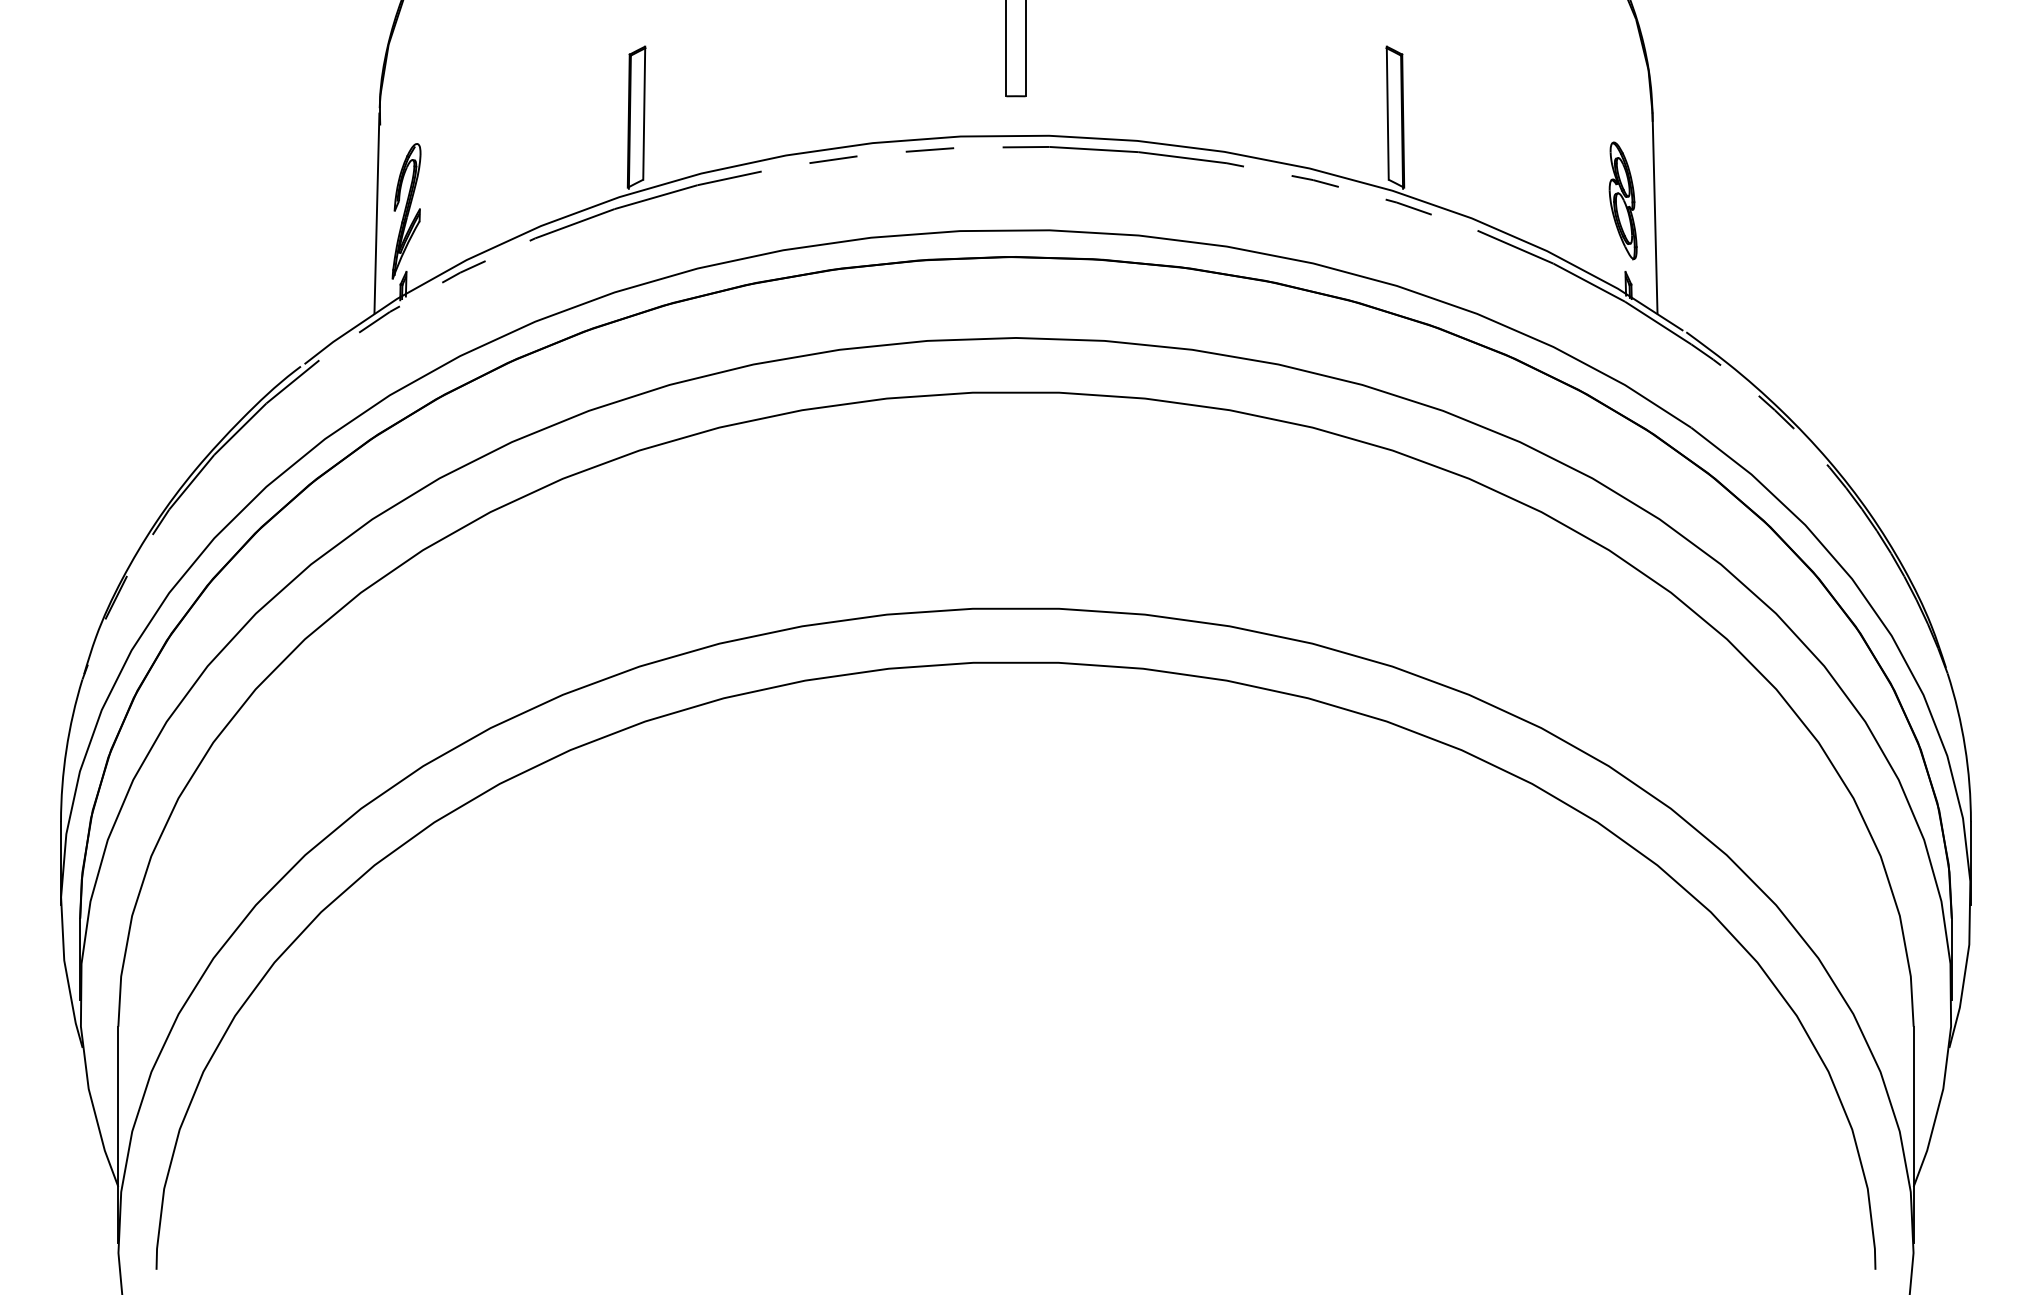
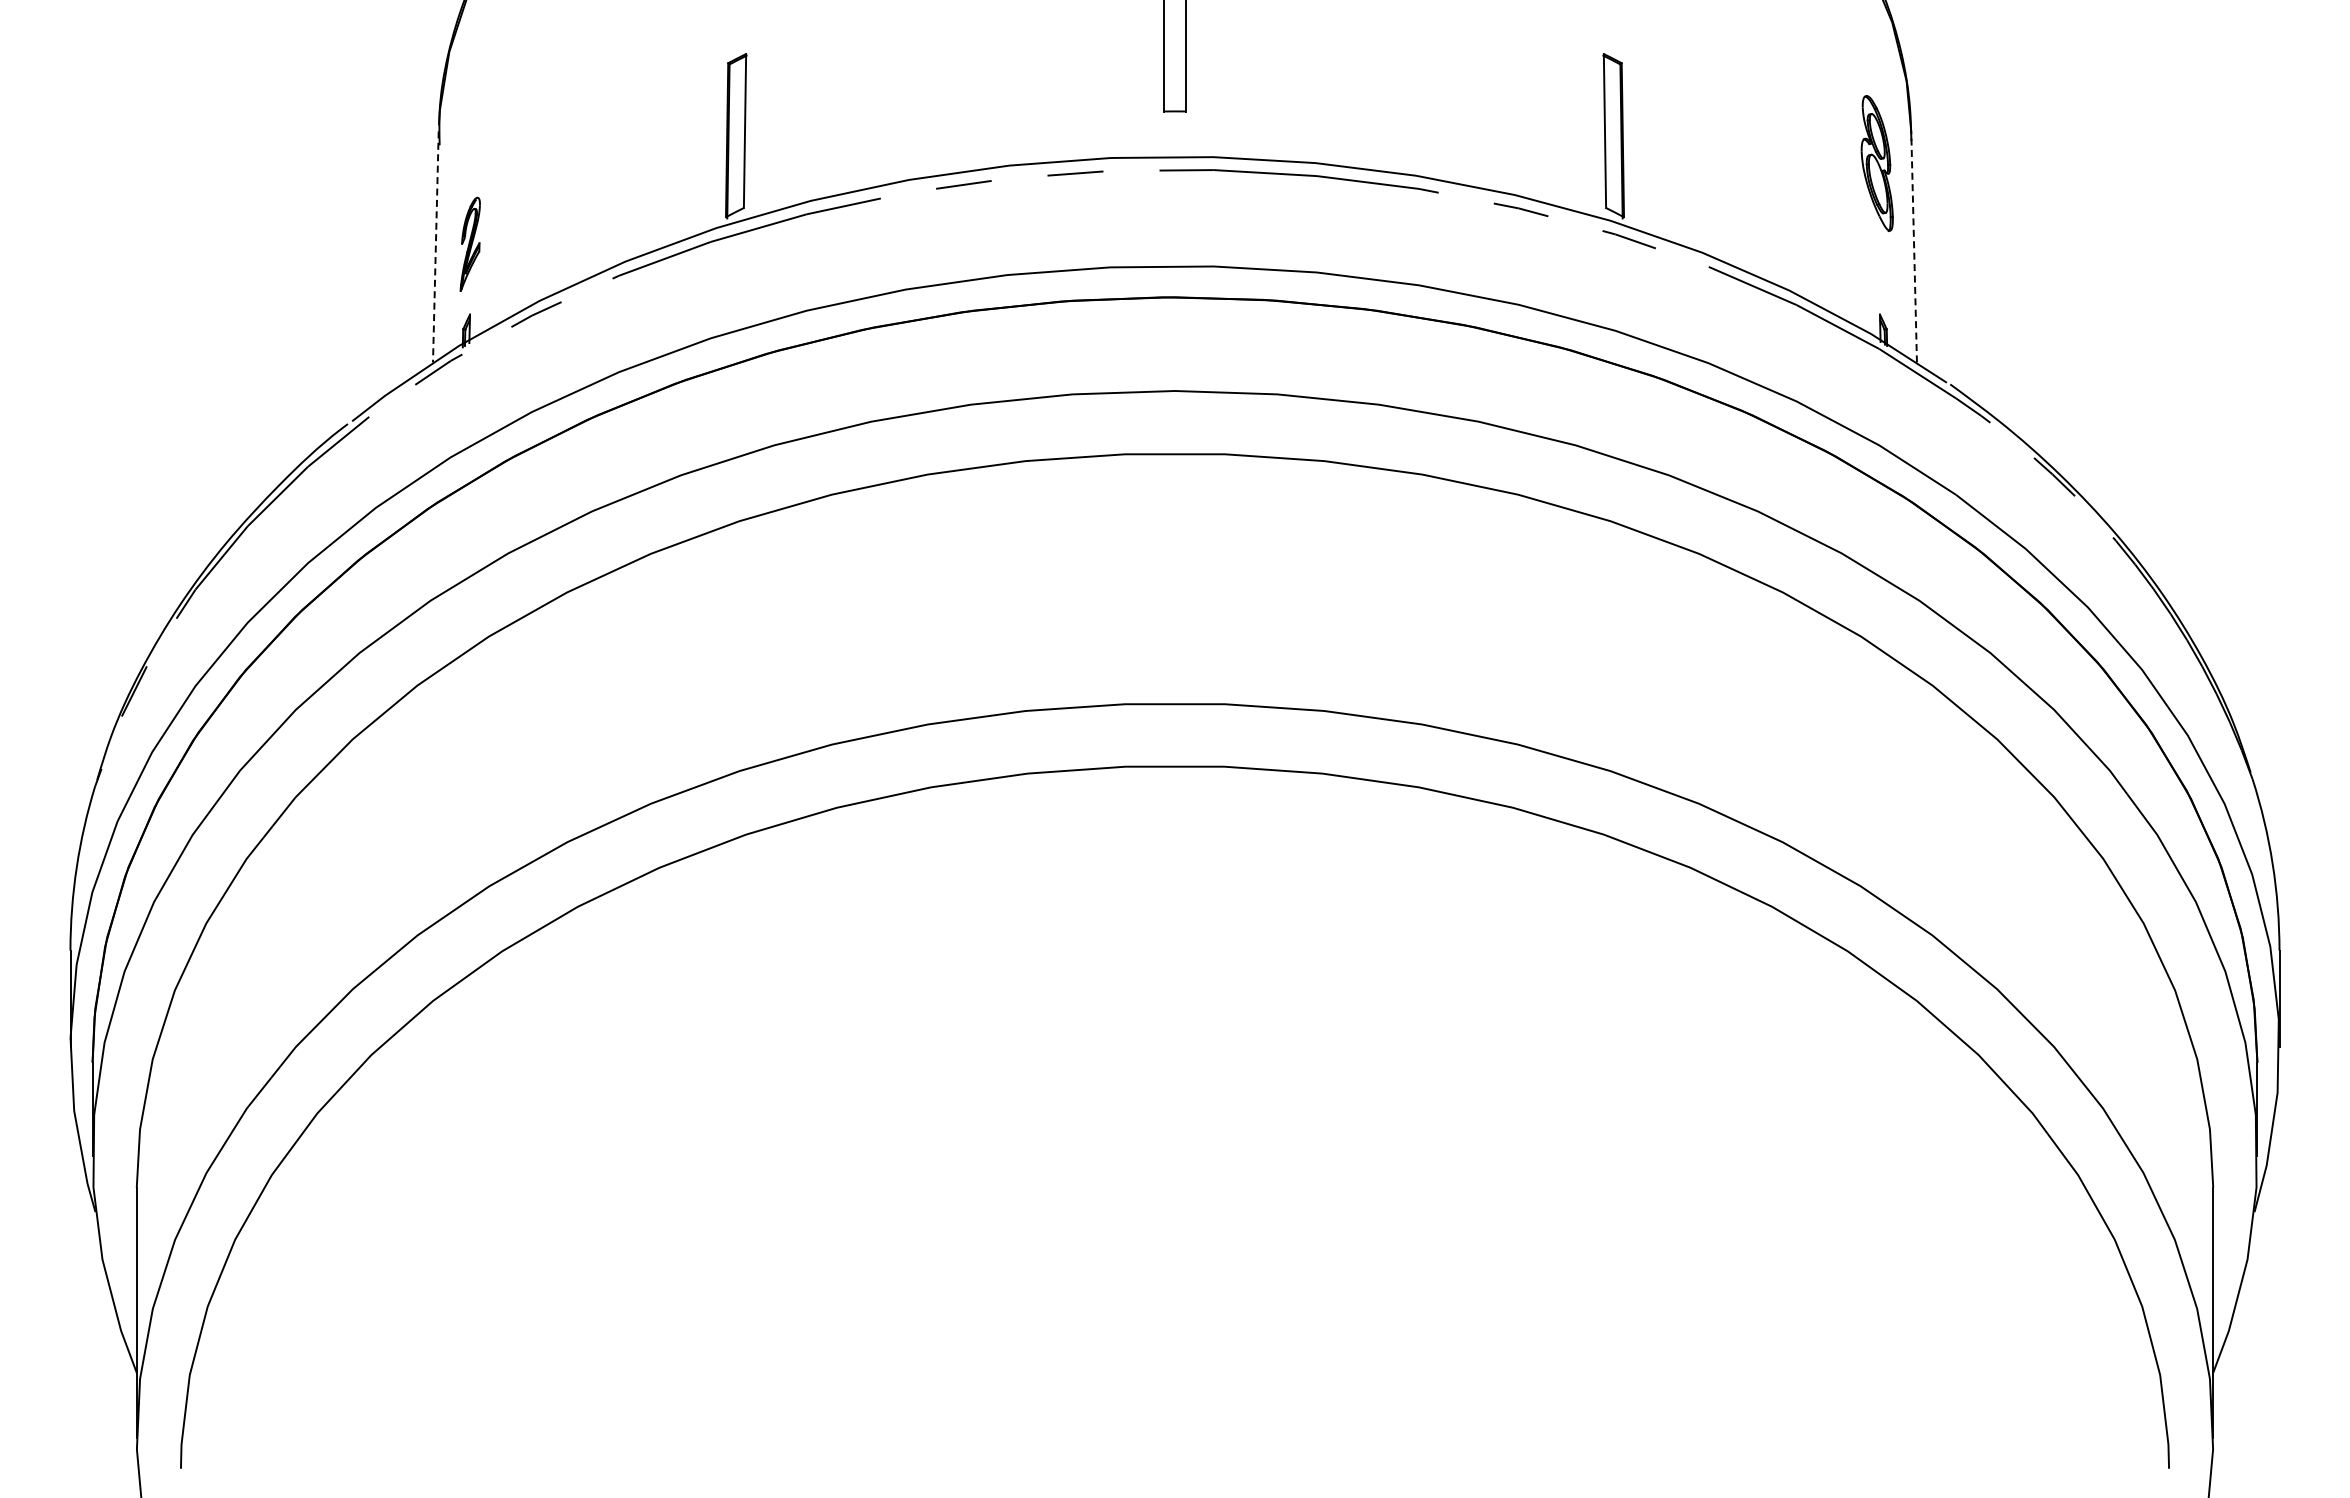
part: (1622, 200) -> (1876, 163), moved
part: (406, 211) -> (470, 244), size x0.6
line: (376, 213) -> (435, 246), solid -> dashed
line: (1655, 213) -> (1914, 246), solid -> dashed

